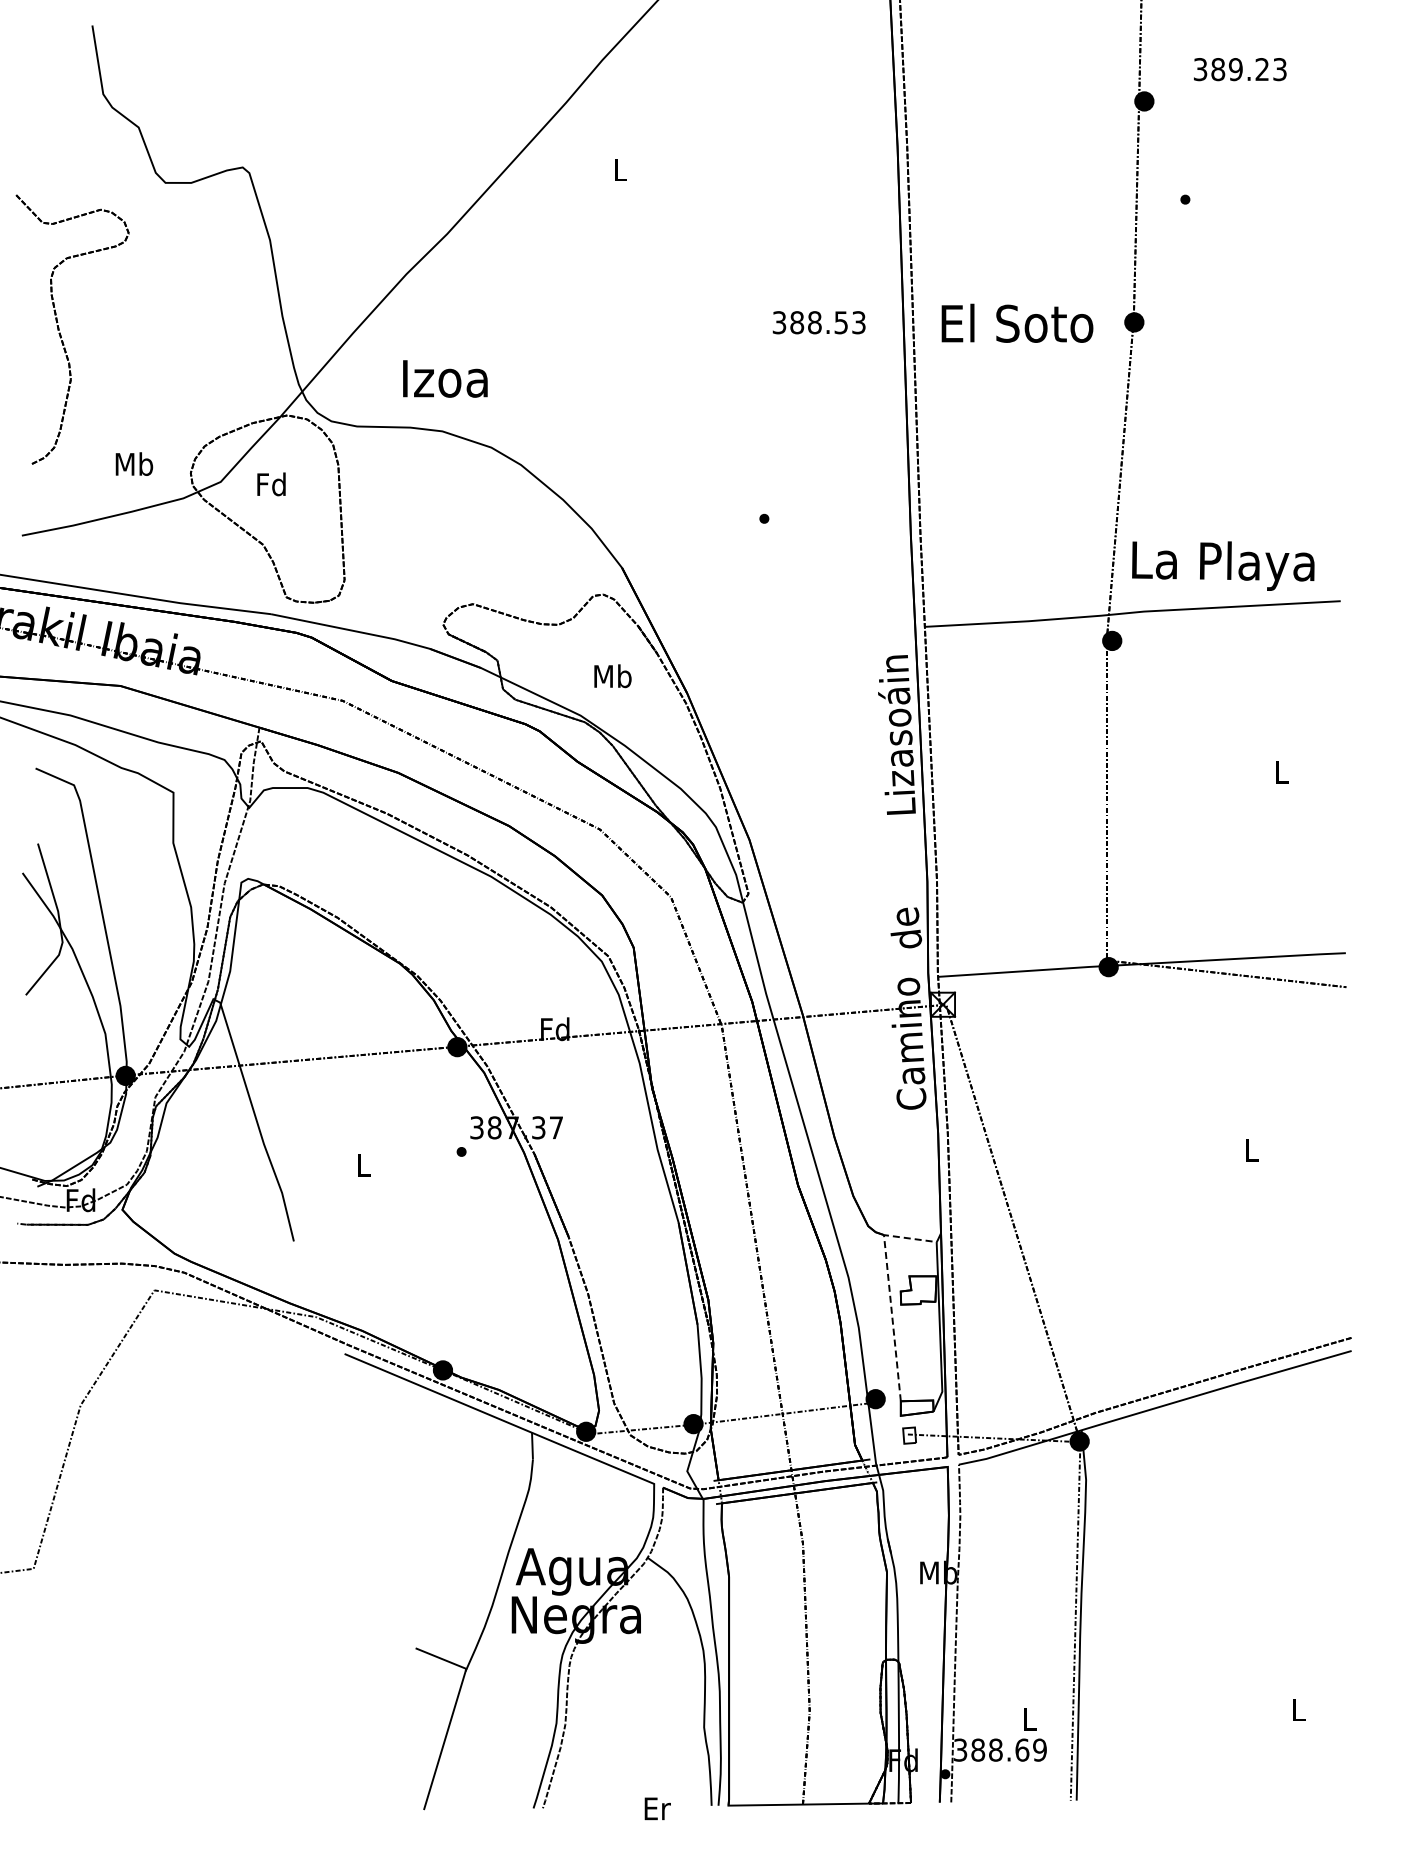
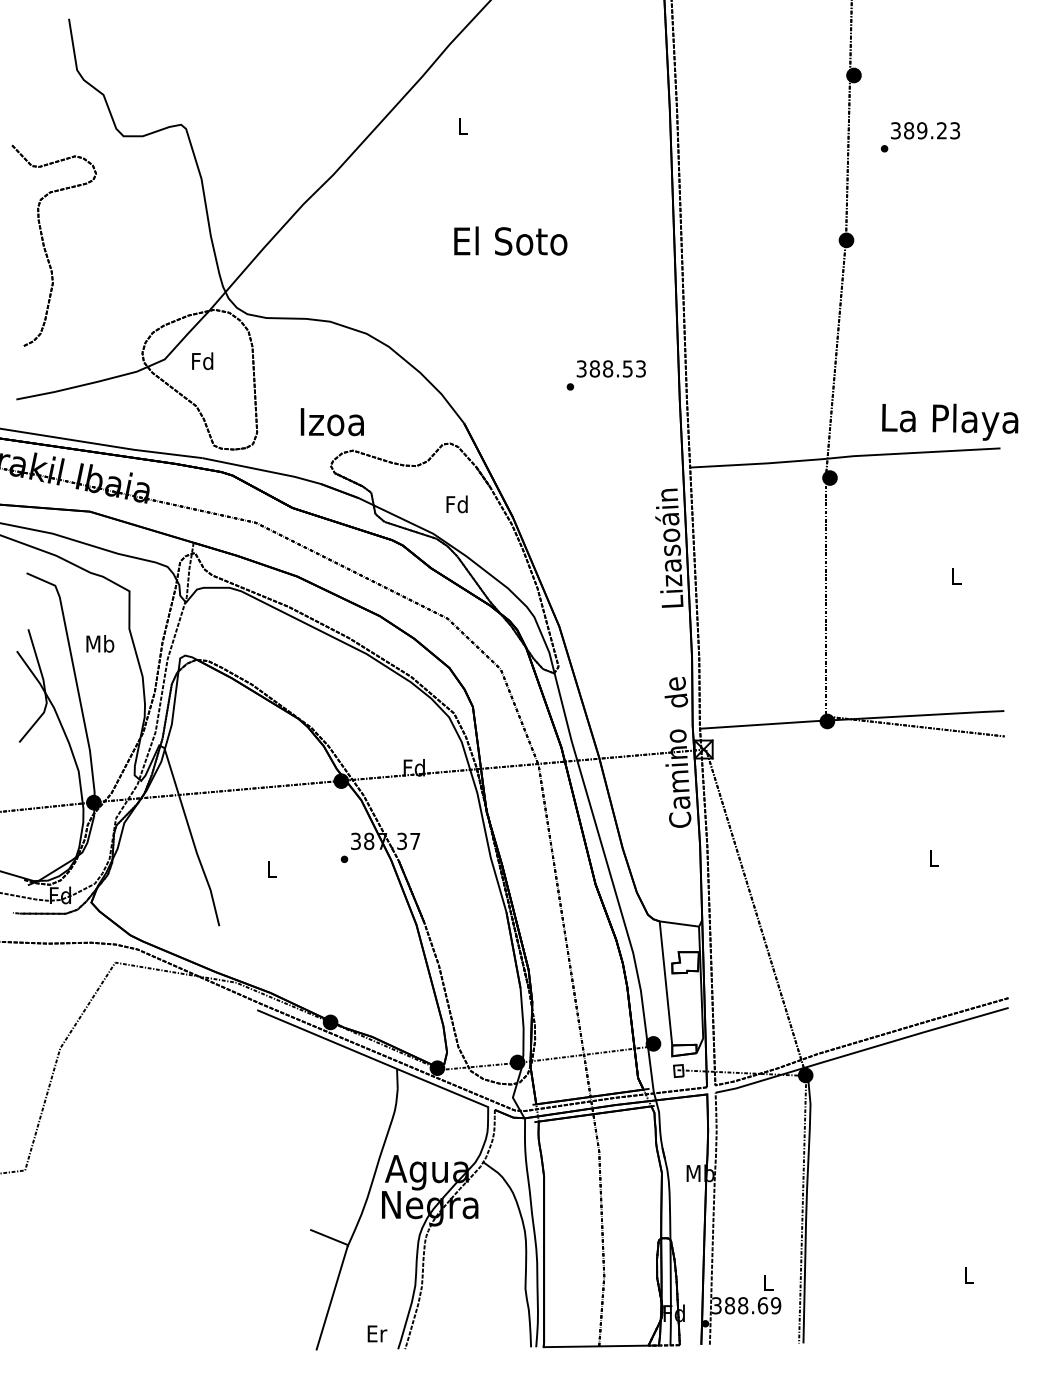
text: (1240, 69) -> (925, 130), moved
text: (818, 322) -> (610, 368), moved
text: (1017, 322) -> (510, 240), moved
text: (445, 378) -> (332, 421), moved
text: (134, 463) -> (100, 643), moved
text: (1223, 565) -> (950, 421), moved
text: (612, 676) -> (457, 504), Mb -> Fd
line: (889, 1290) -> (663, 962), dashed -> solid
text: (657, 1808) -> (377, 1333), moved

